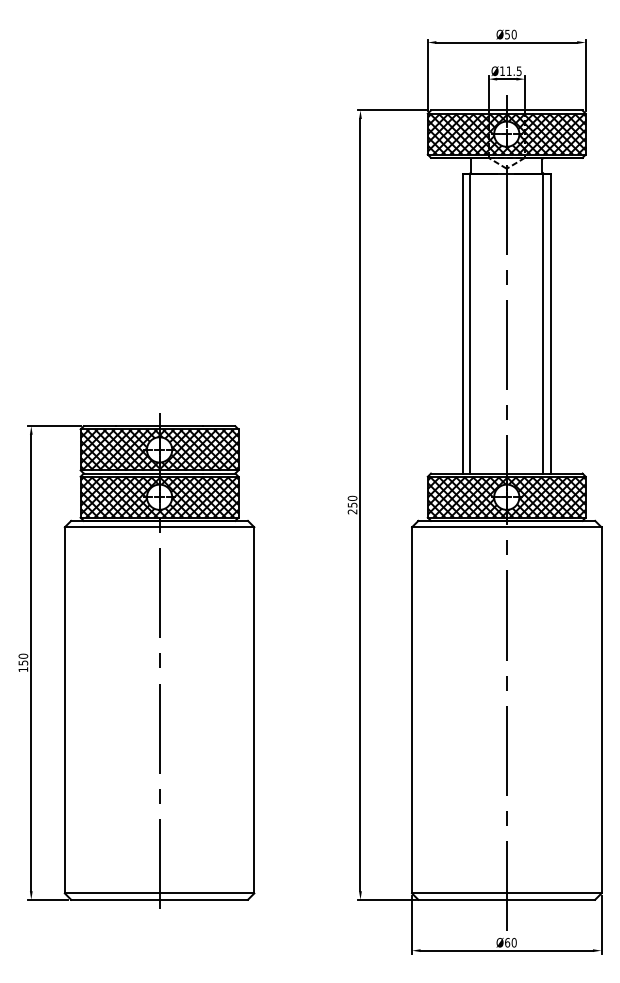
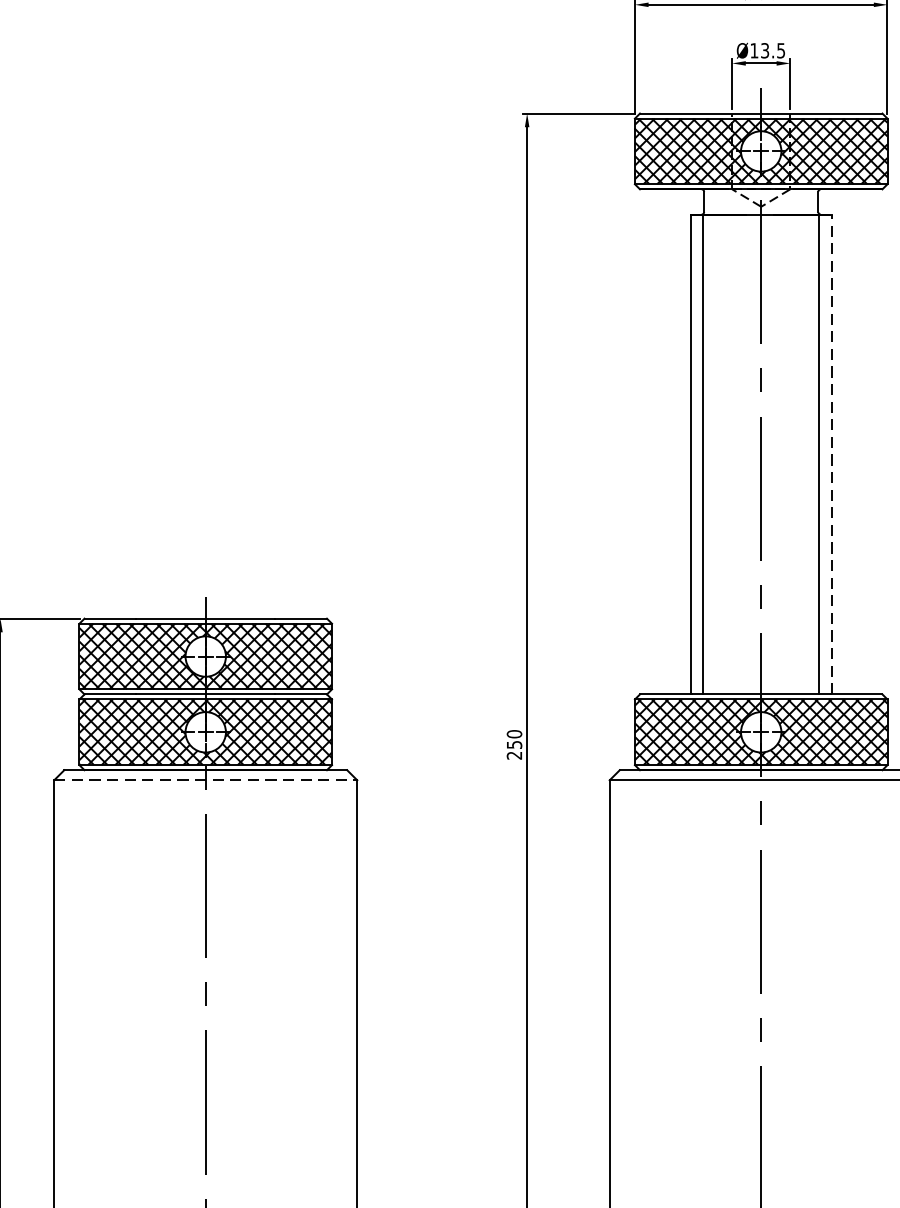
text: (508, 71) -> (763, 51), Ø11.5 -> Ø13.5
line: (550, 323) -> (831, 454), solid -> dashed
line: (159, 527) -> (205, 780), solid -> dashed

